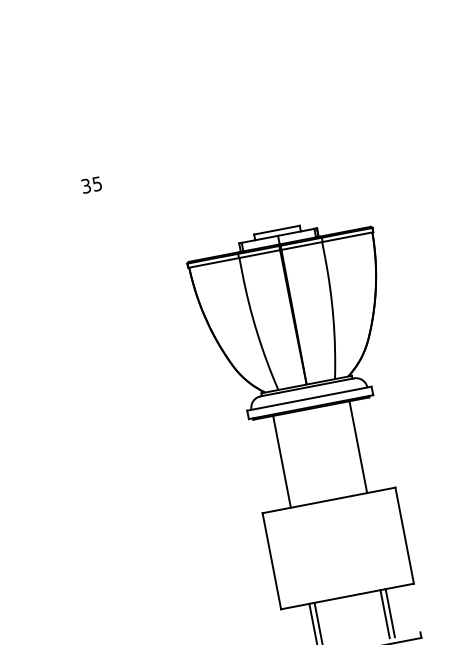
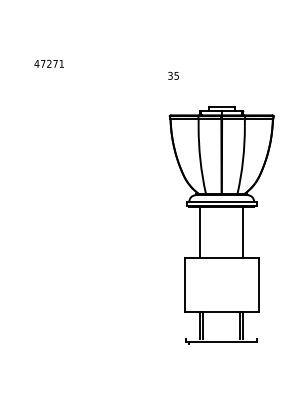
text: (91, 184) -> (173, 75), moved

